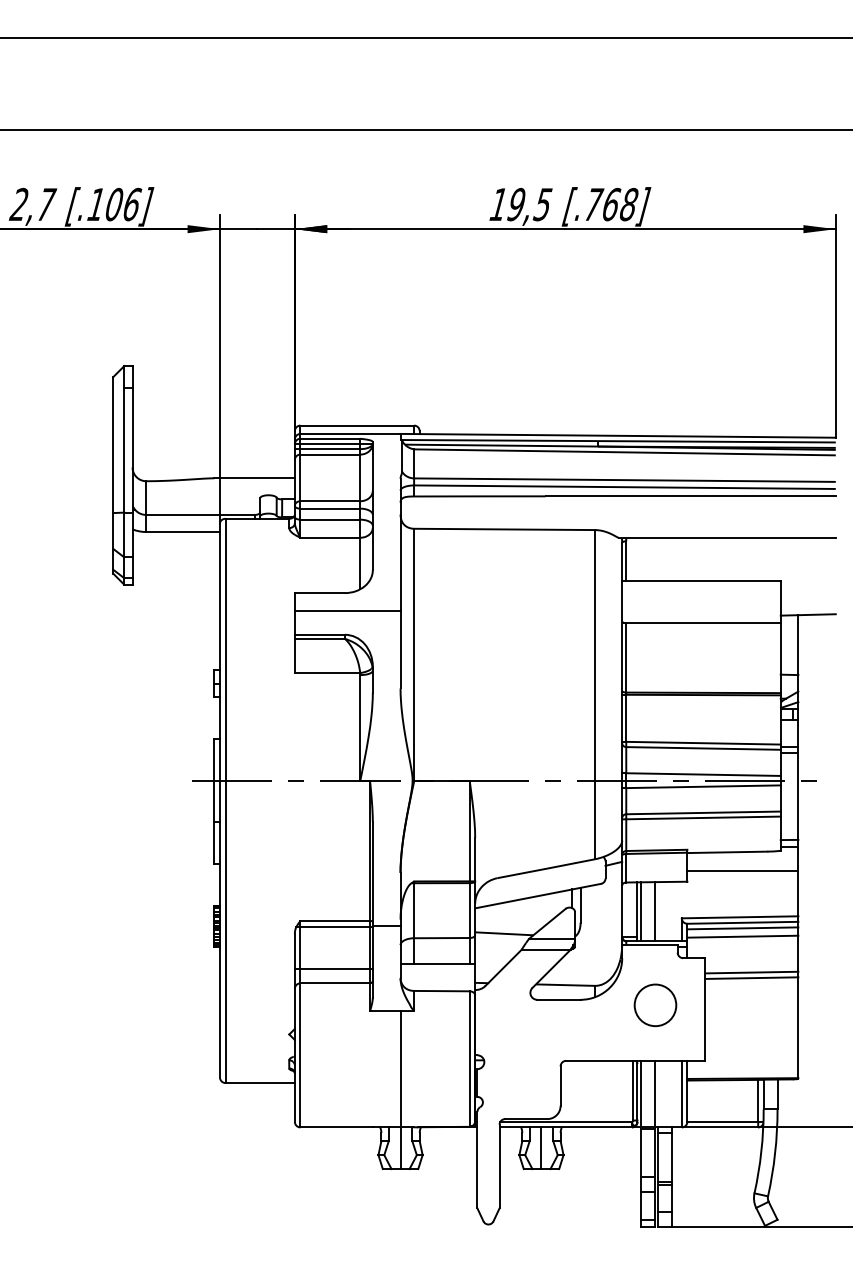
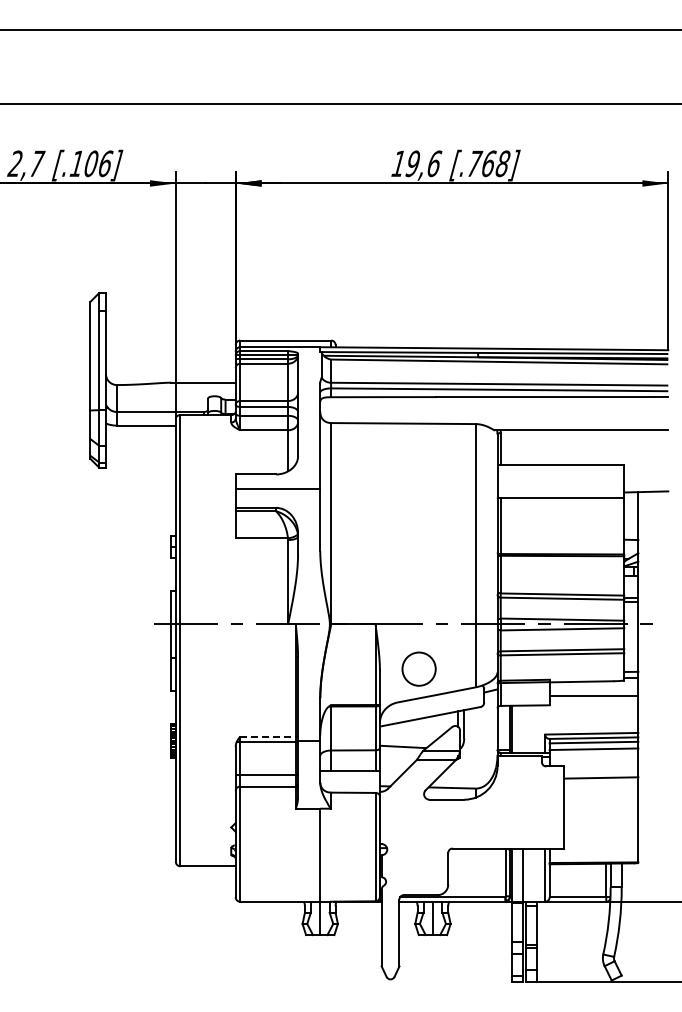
text: (543, 204) -> (434, 163), 19,5 -> 19,6
line: (654, 910) -> (523, 728), removed
line: (335, 920) -> (268, 736), solid -> dashed
line: (752, 978) -> (601, 782), removed
circle: (654, 1004) -> (418, 668), moved

